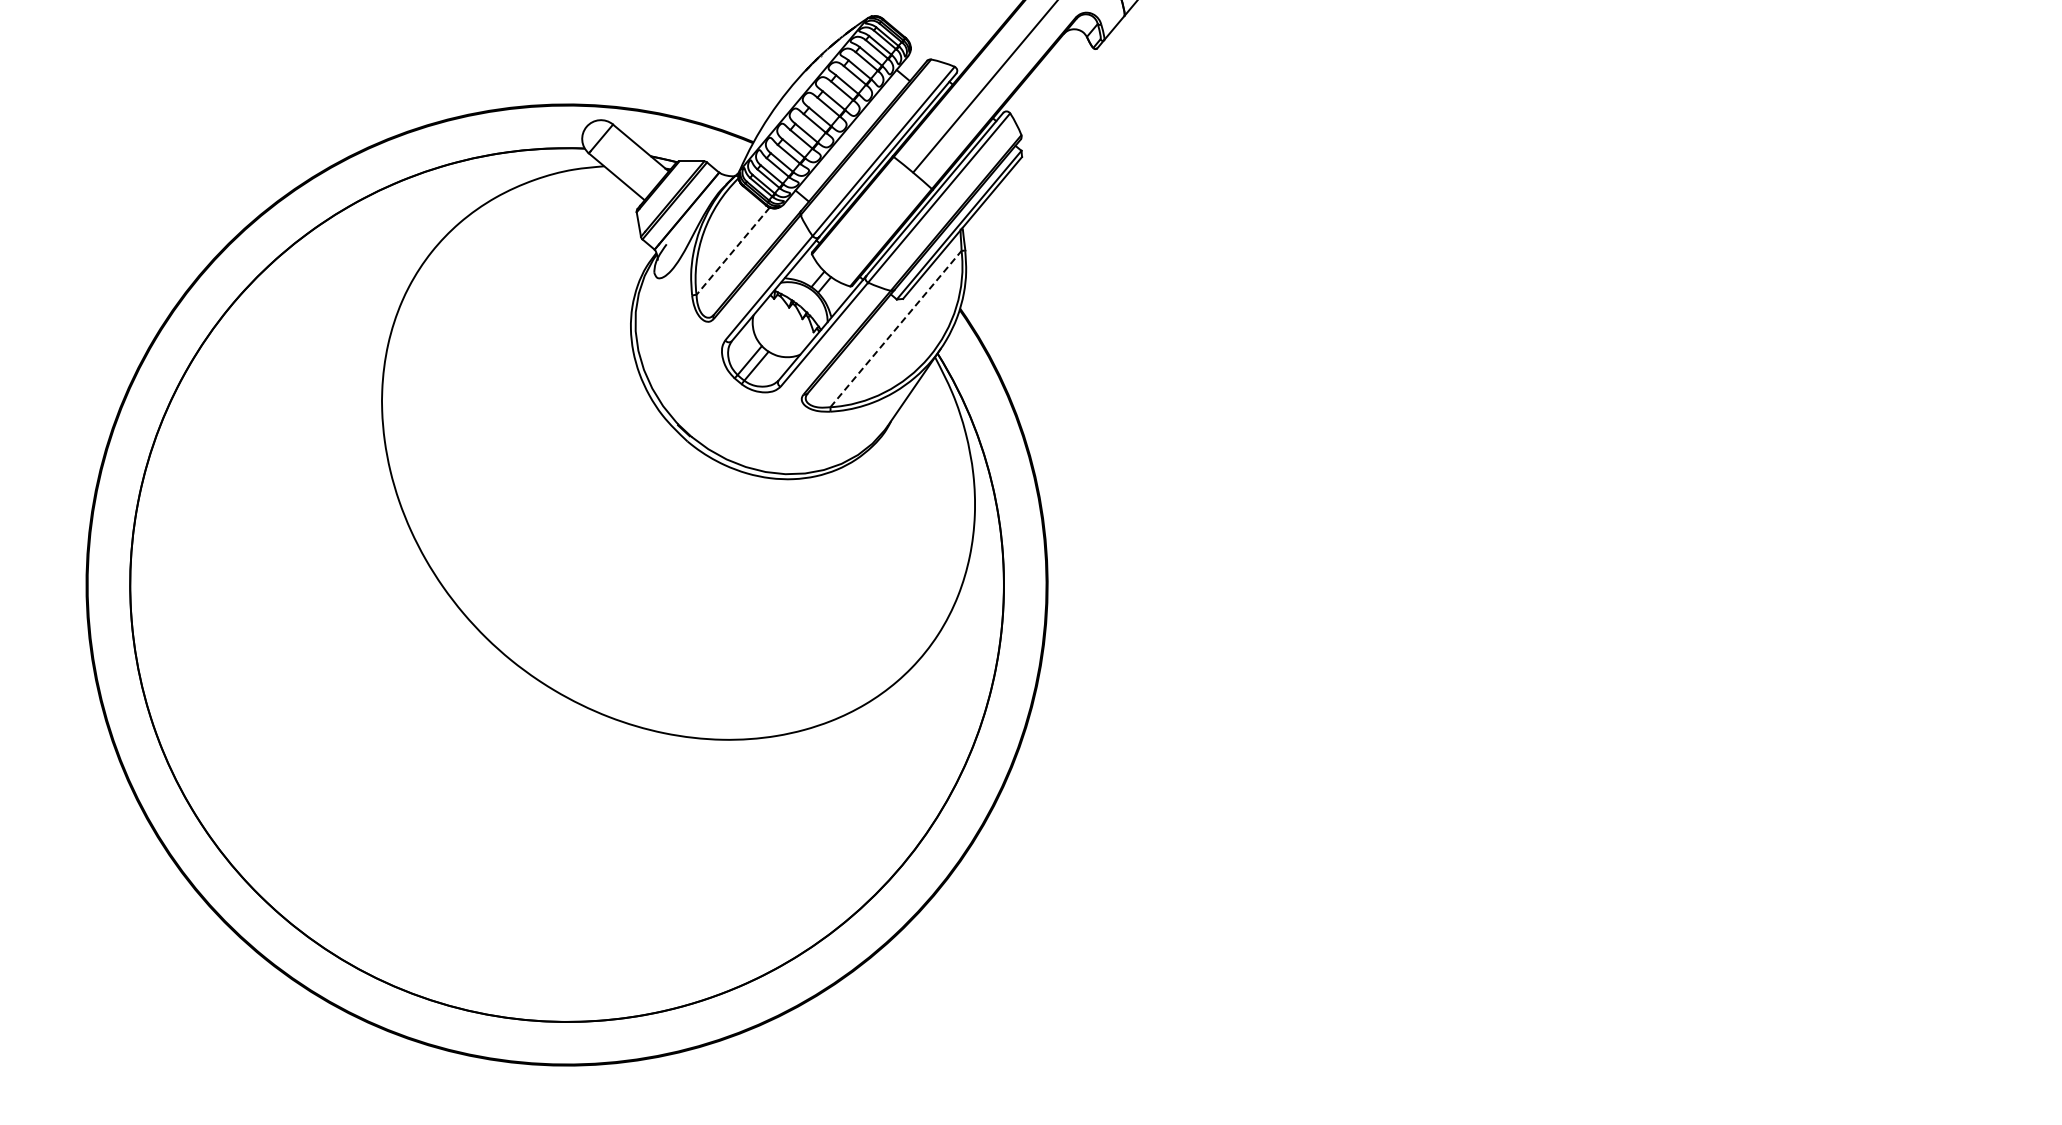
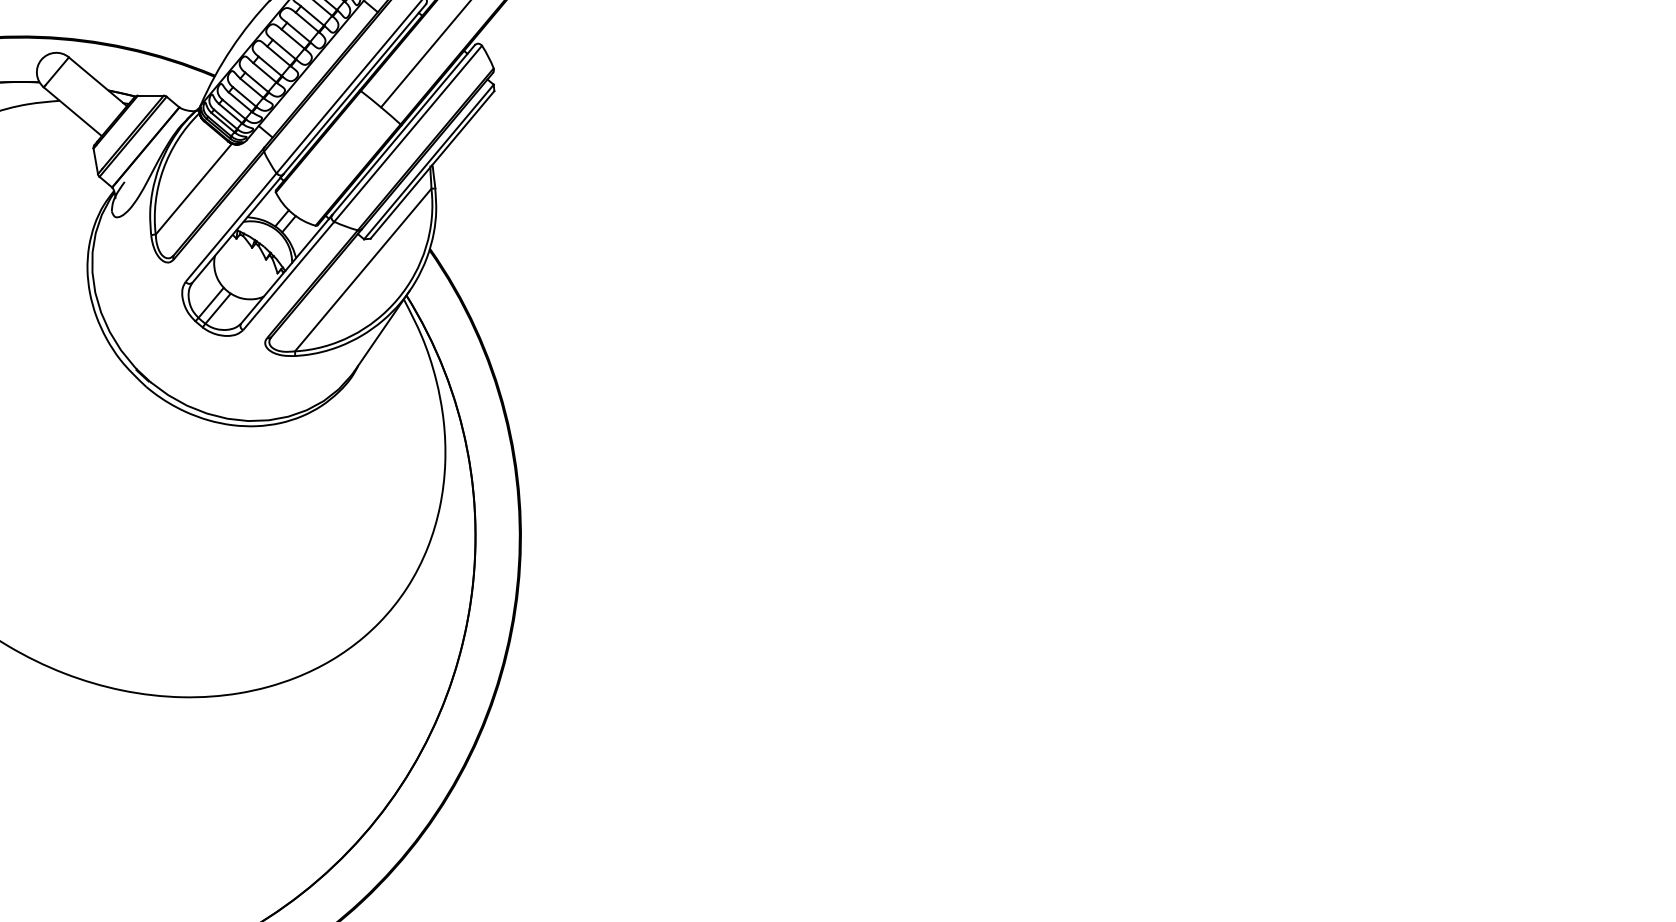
line: (733, 251) -> (194, 189), dashed -> solid
line: (896, 328) -> (363, 269), dashed -> solid

